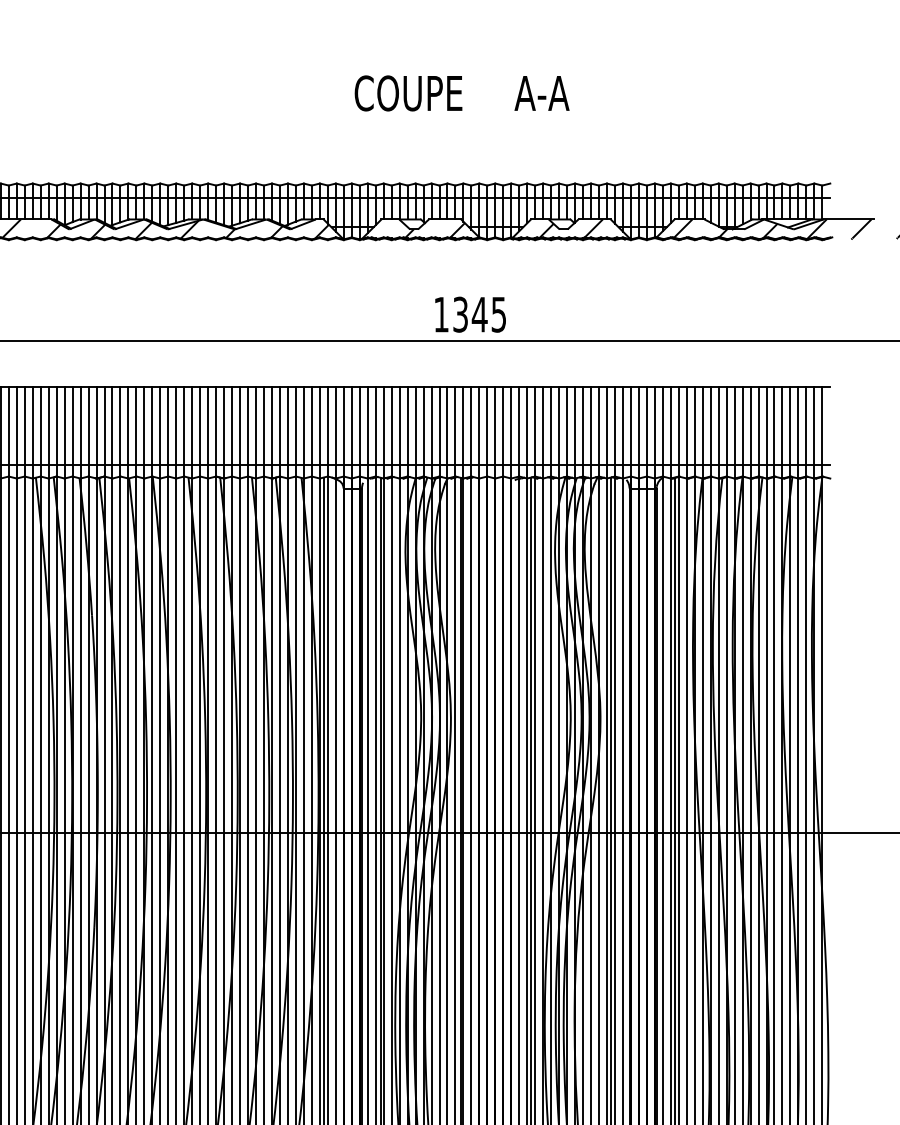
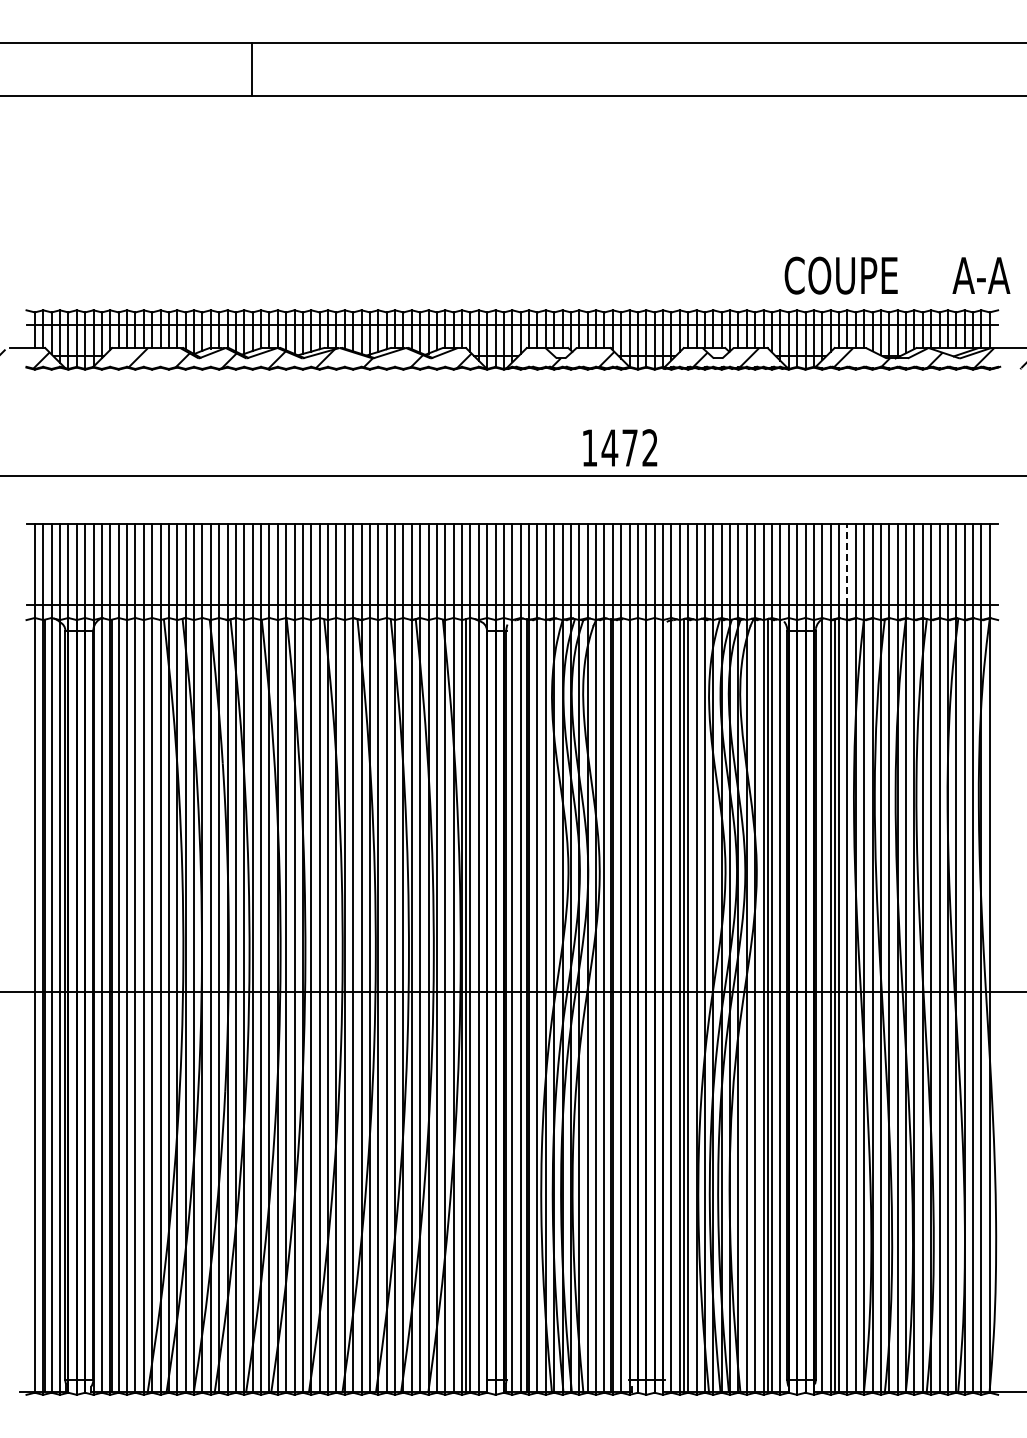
text: (462, 93) -> (897, 275), moved
text: (479, 314) -> (629, 447), 1345 -> 1472
line: (686, 425) -> (847, 564), solid -> dashed

